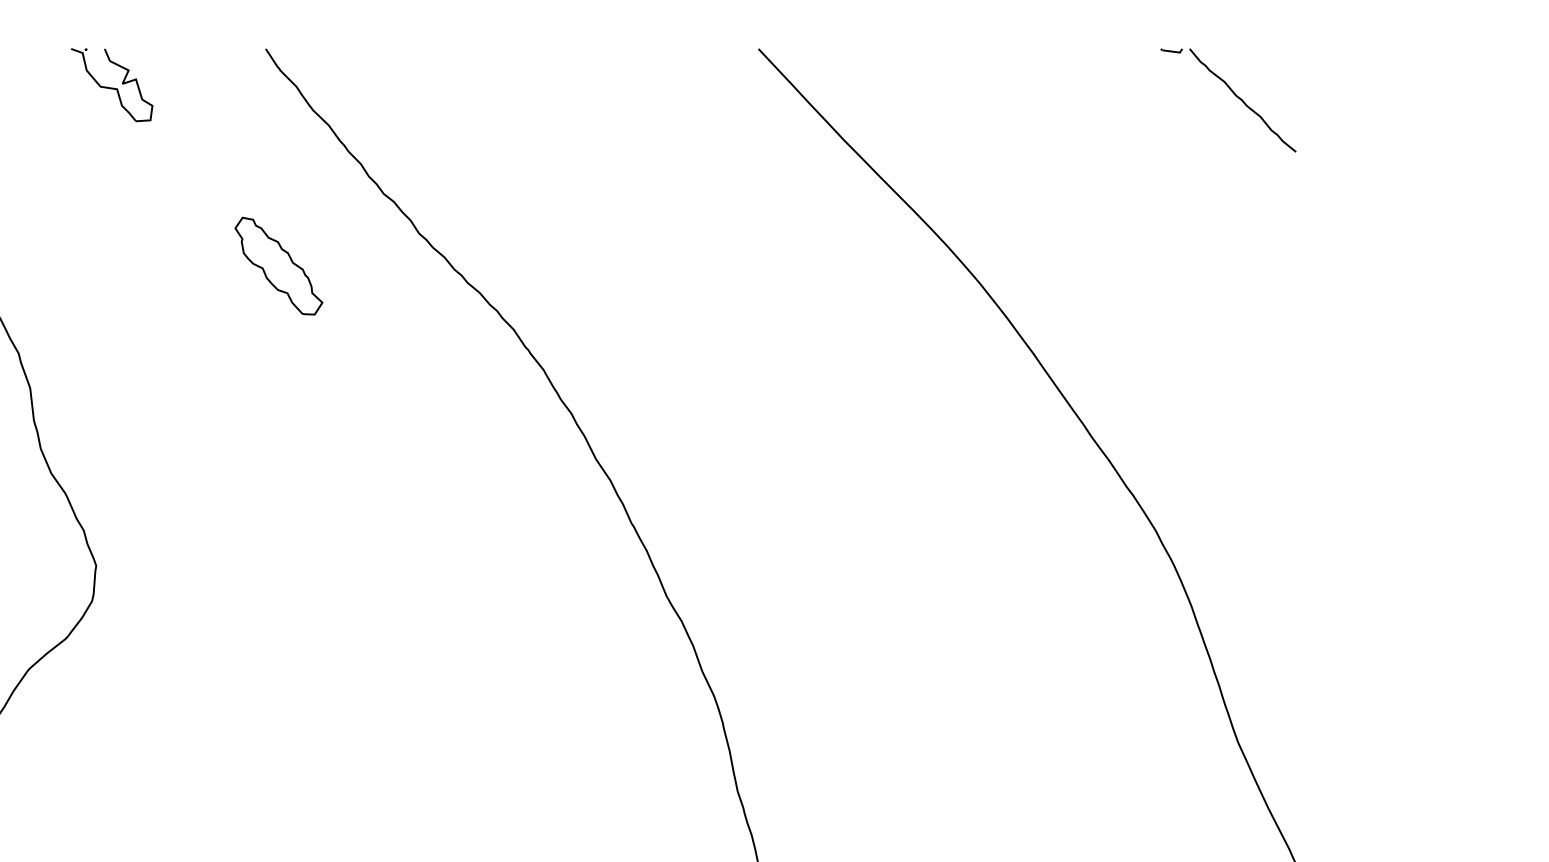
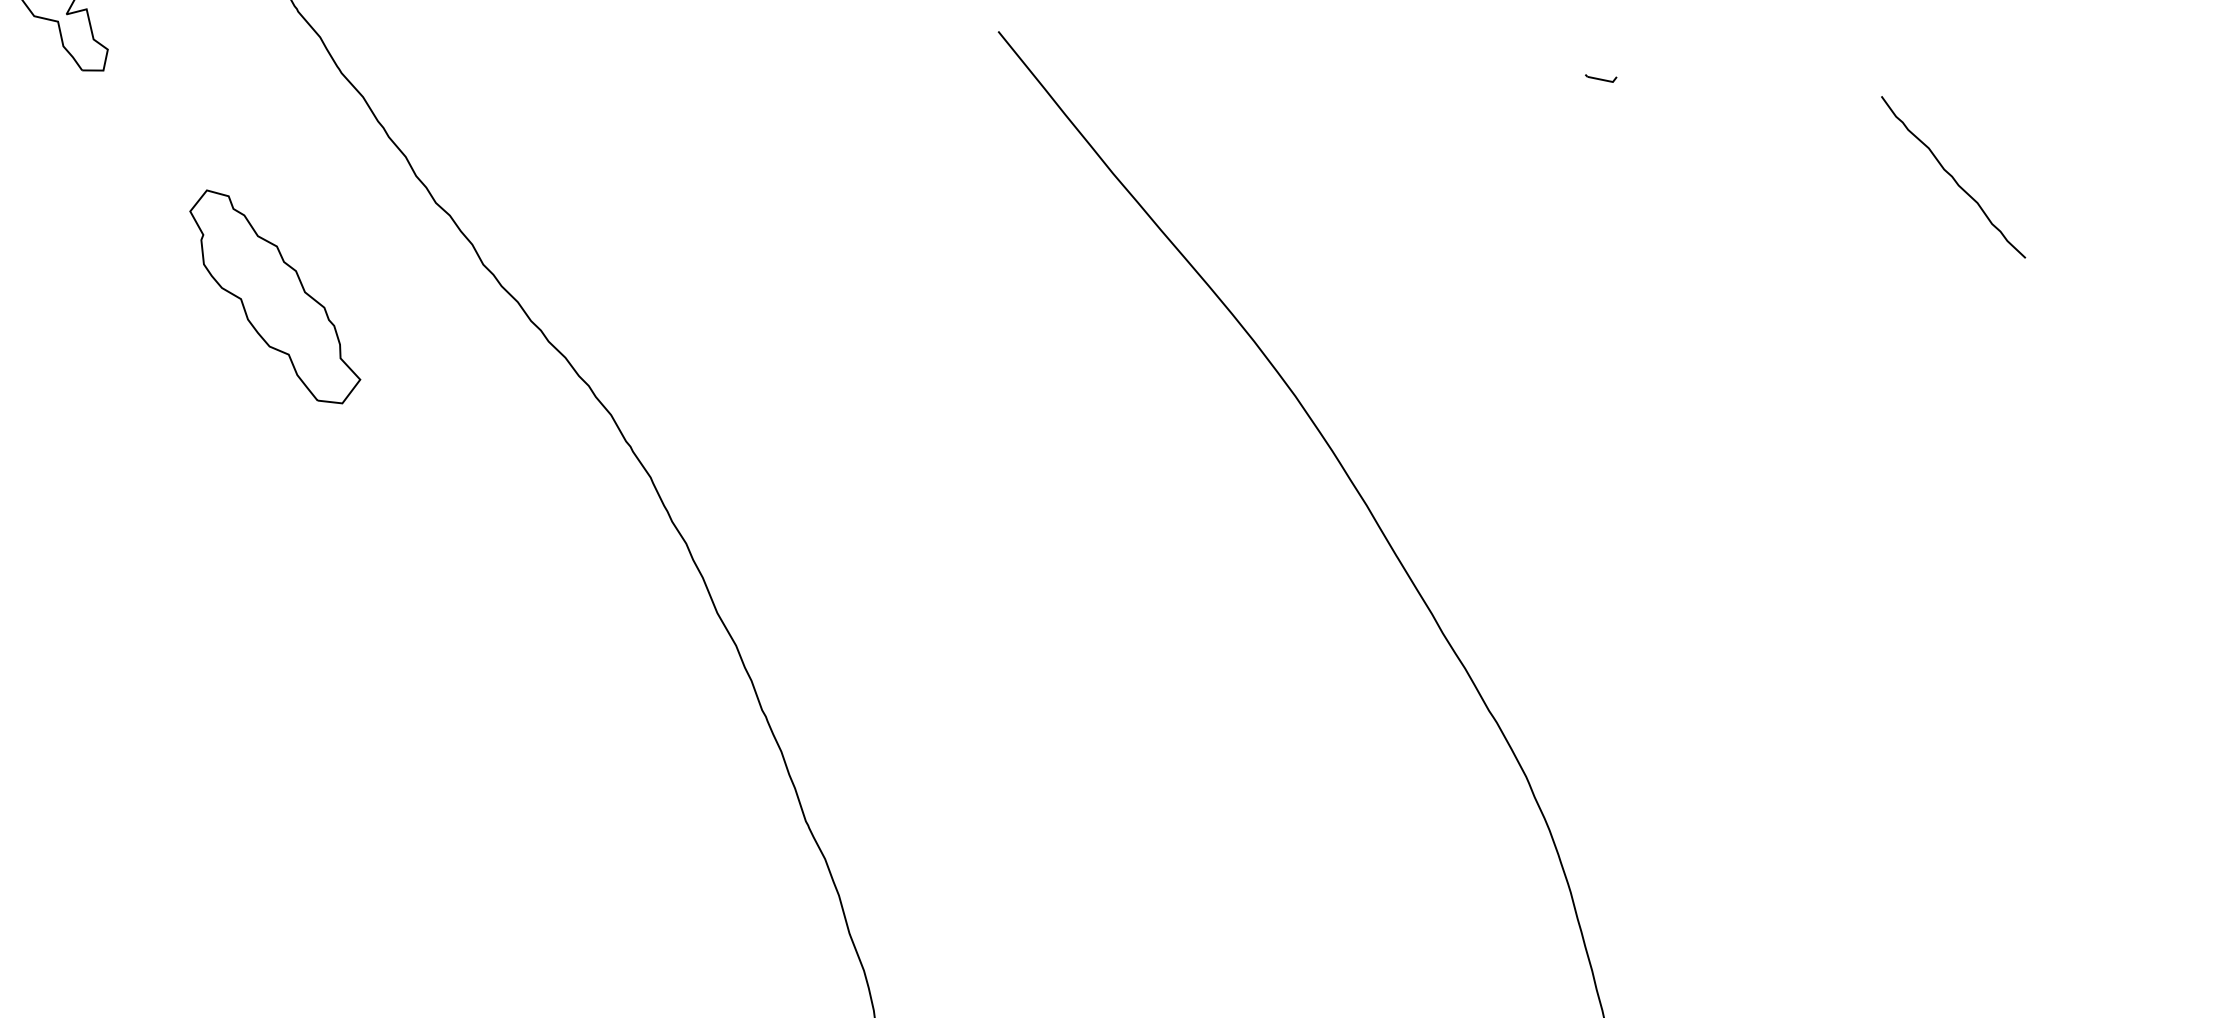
curve: (1242, 100) -> (1952, 177), moved
part: (278, 266) -> (274, 297), size x1.43

